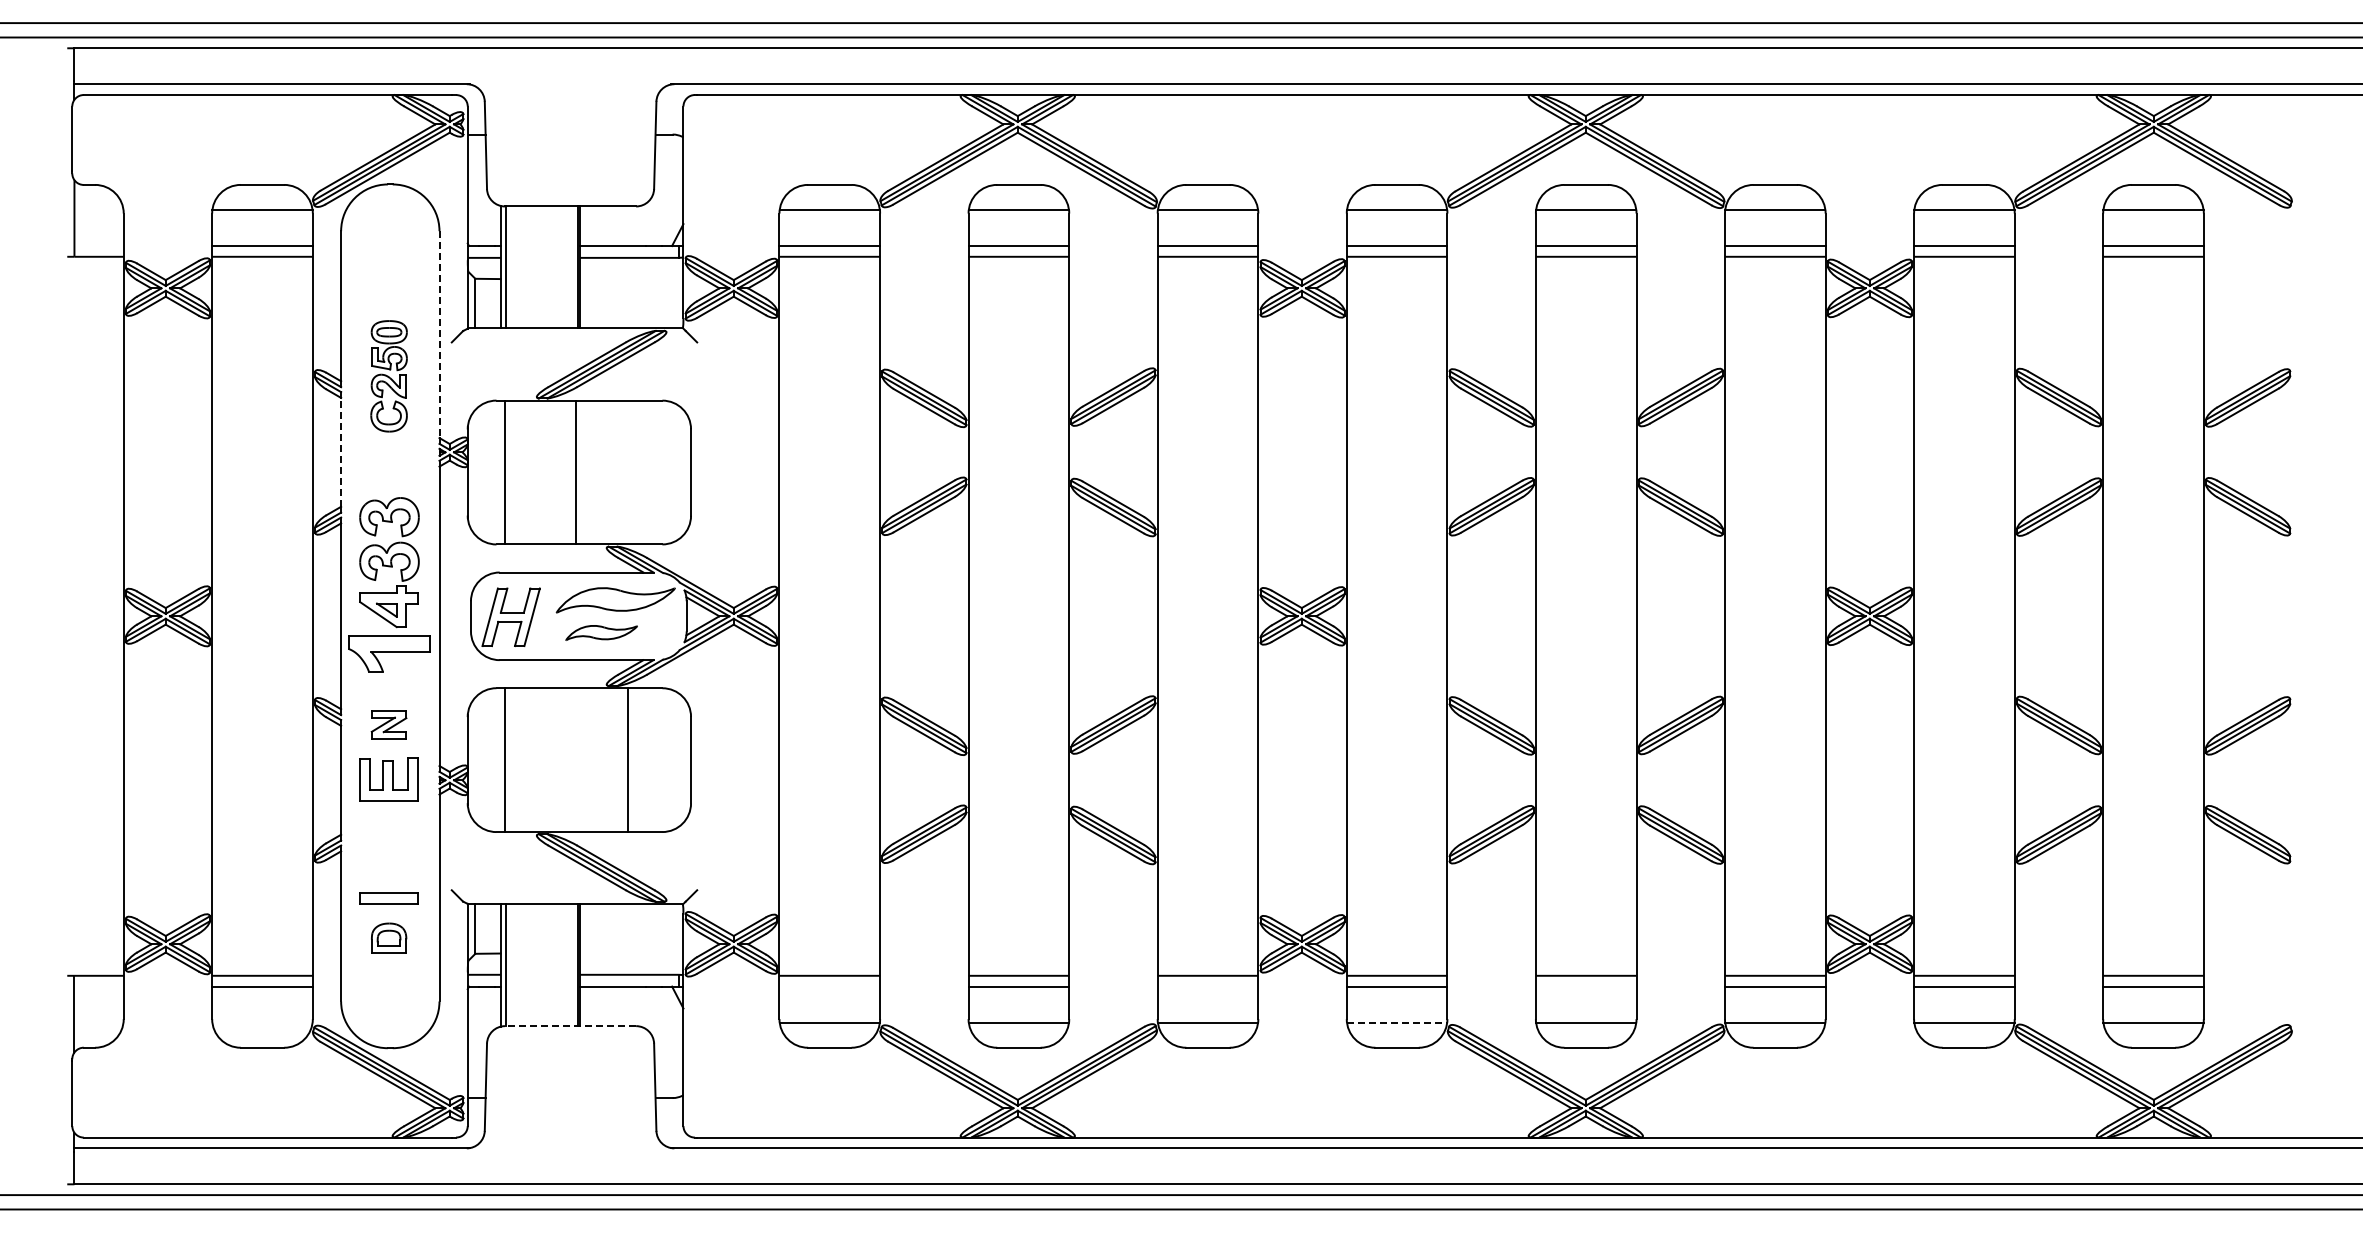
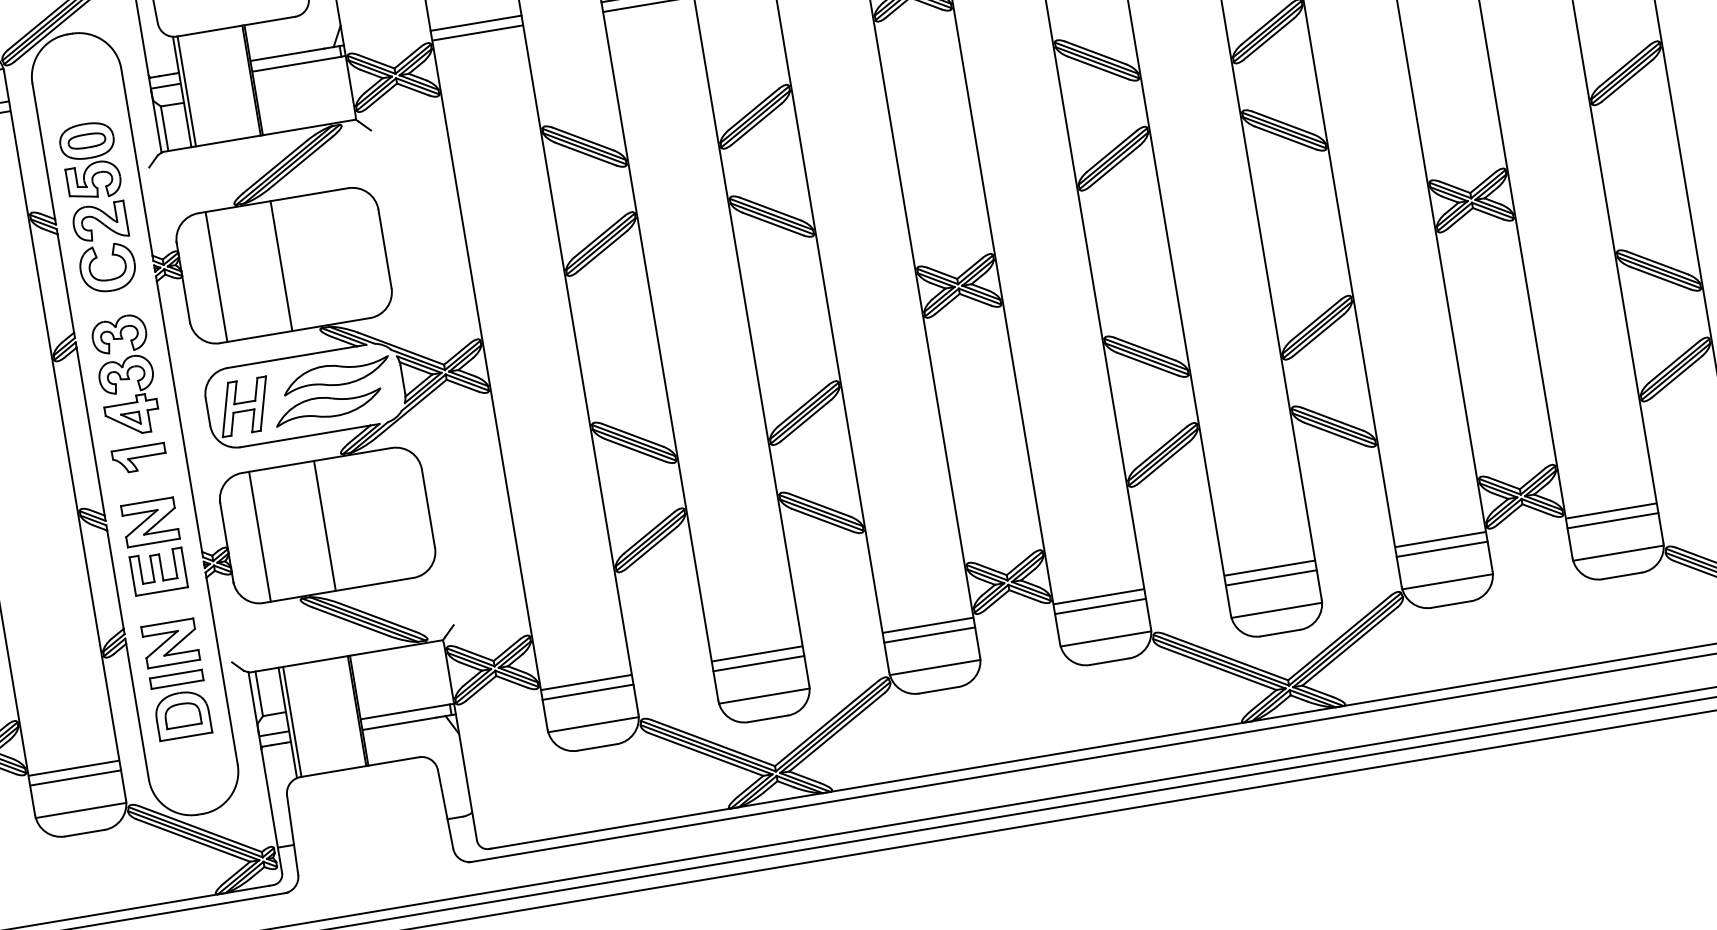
line: (439, 335) -> (137, 163), dashed -> solid
part: (388, 376) -> (97, 207), size x1.67
line: (341, 451) -> (66, 282), dashed -> solid
part: (601, 632) -> (328, 406), size x1.67
part: (388, 654) -> (139, 458), size x0.71
part: (388, 724) -> (149, 522), size x1.67
line: (628, 760) -> (325, 526), moved
part: (388, 858) -> (170, 643), added
part: (388, 937) -> (182, 714), size x1.67
line: (829, 986) -> (587, 692), added
line: (1207, 986) -> (929, 635), added
line: (1585, 986) -> (1270, 577), added
line: (262, 1022) -> (81, 810), added
line: (1397, 1022) -> (1106, 638), dashed -> solid
line: (570, 1026) -> (359, 767), dashed -> solid

